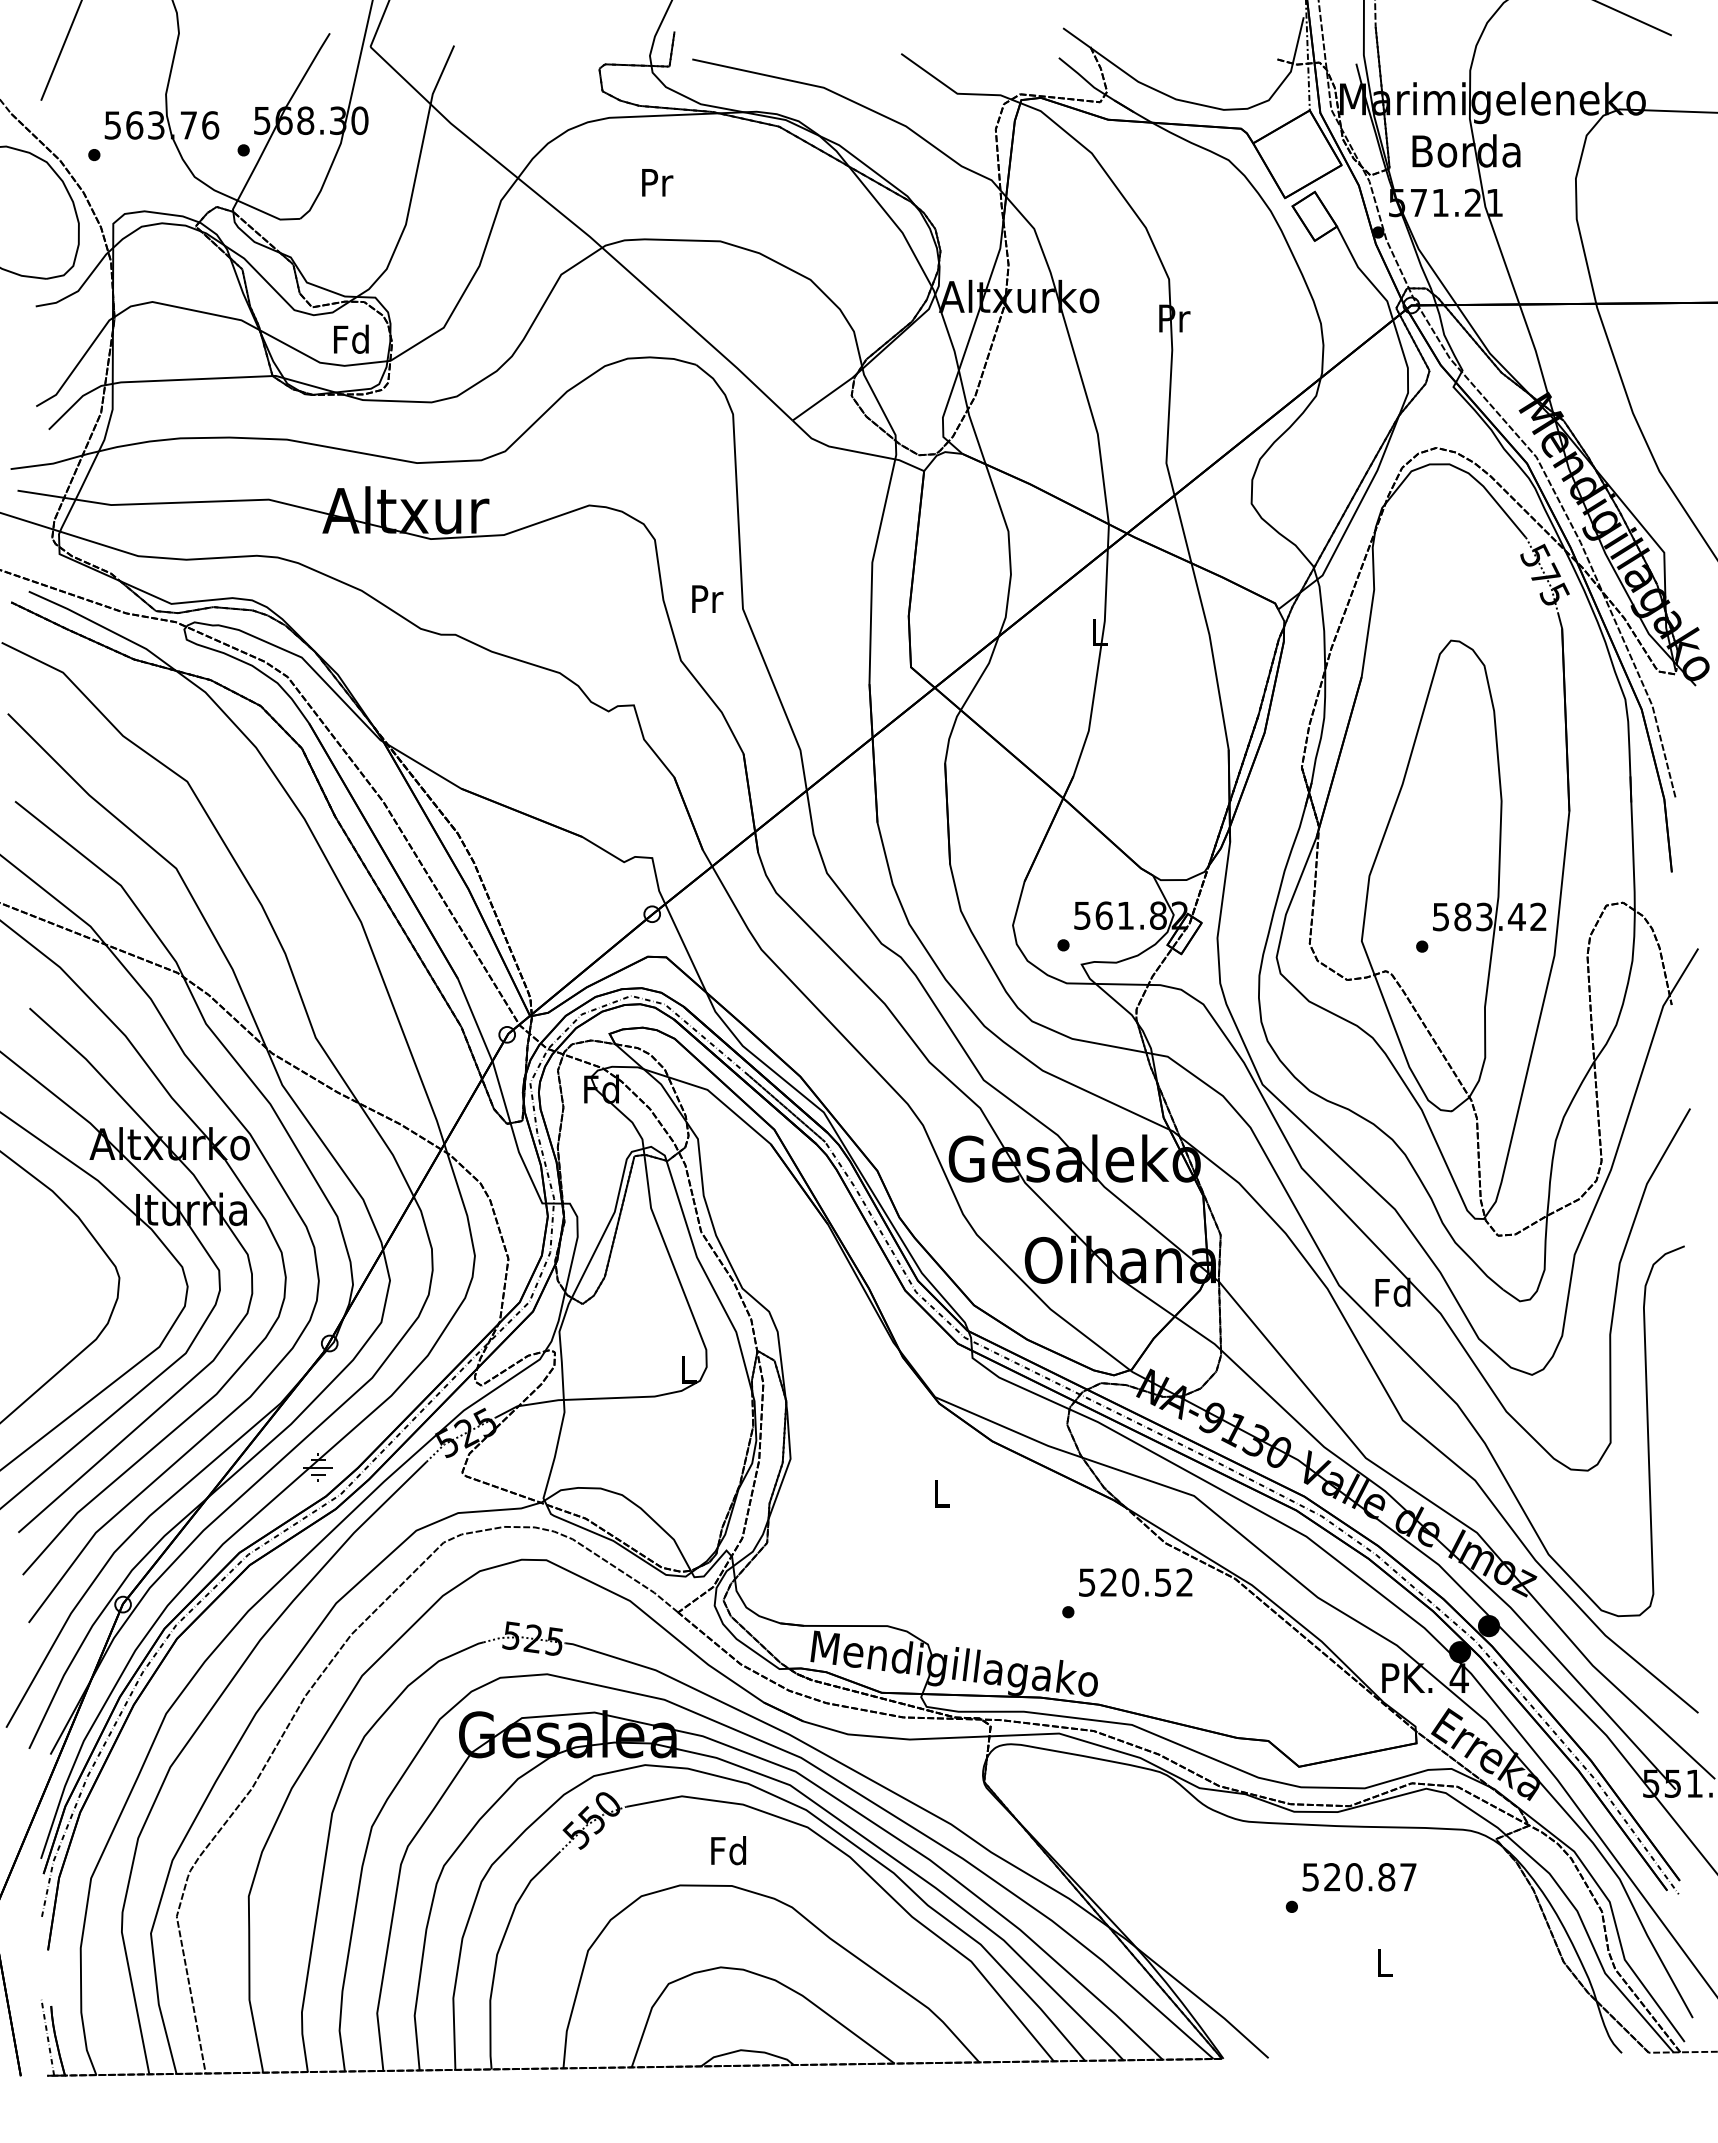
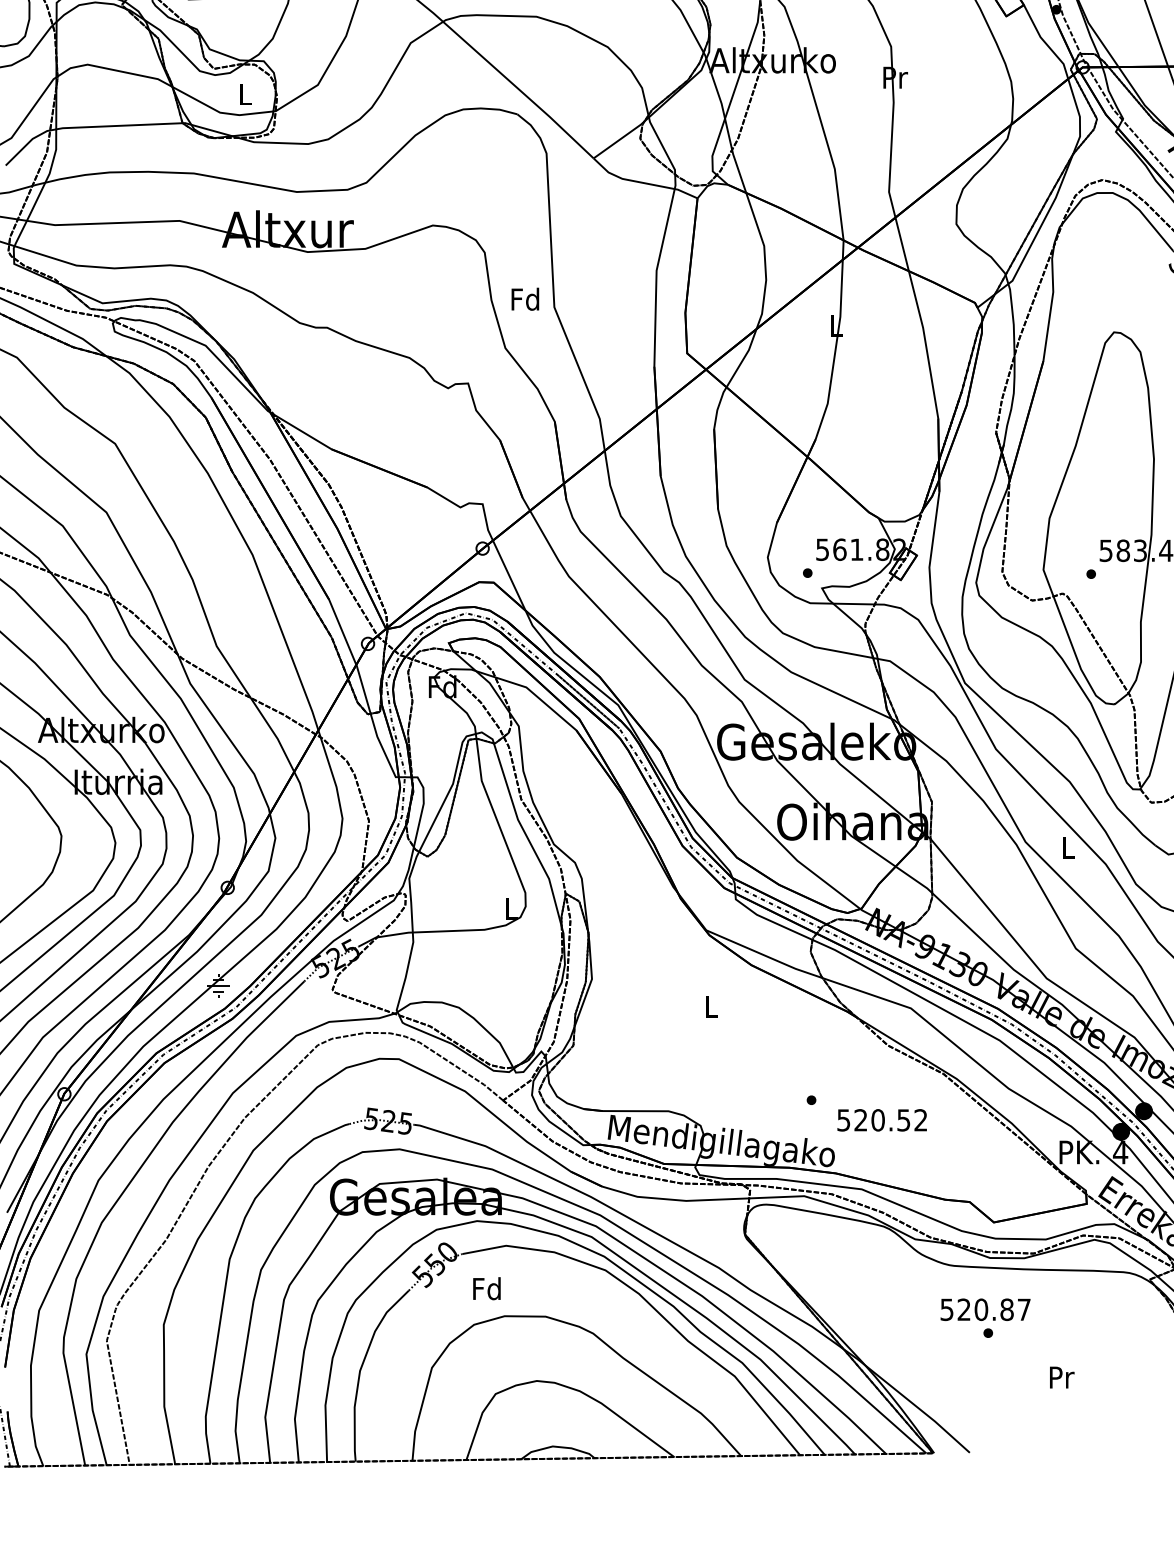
text: (351, 338) -> (244, 93), Fd -> L
text: (705, 598) -> (524, 299), Pr -> Fd
text: (1392, 1292) -> (1067, 847), Fd -> L
text: (1135, 1582) -> (882, 1120), moved
text: (728, 1850) -> (486, 1288), moved
text: (1359, 1877) -> (985, 1309), moved
text: (1385, 1962) -> (1062, 1377), L -> Pr

